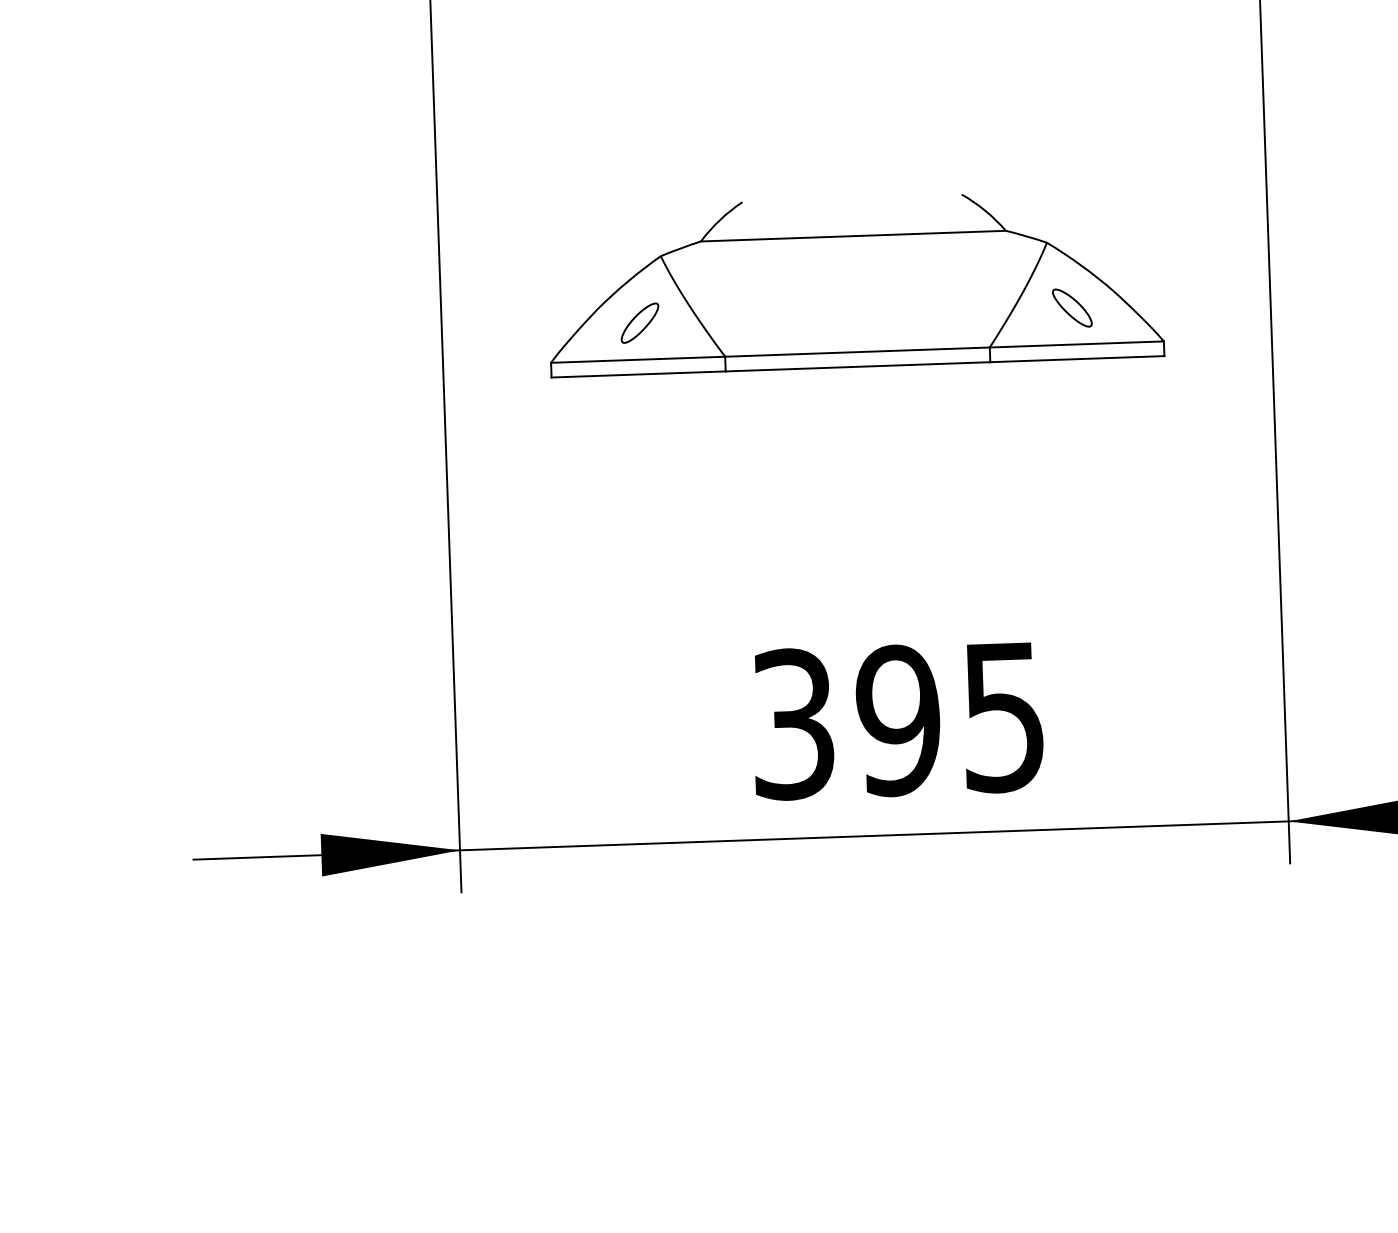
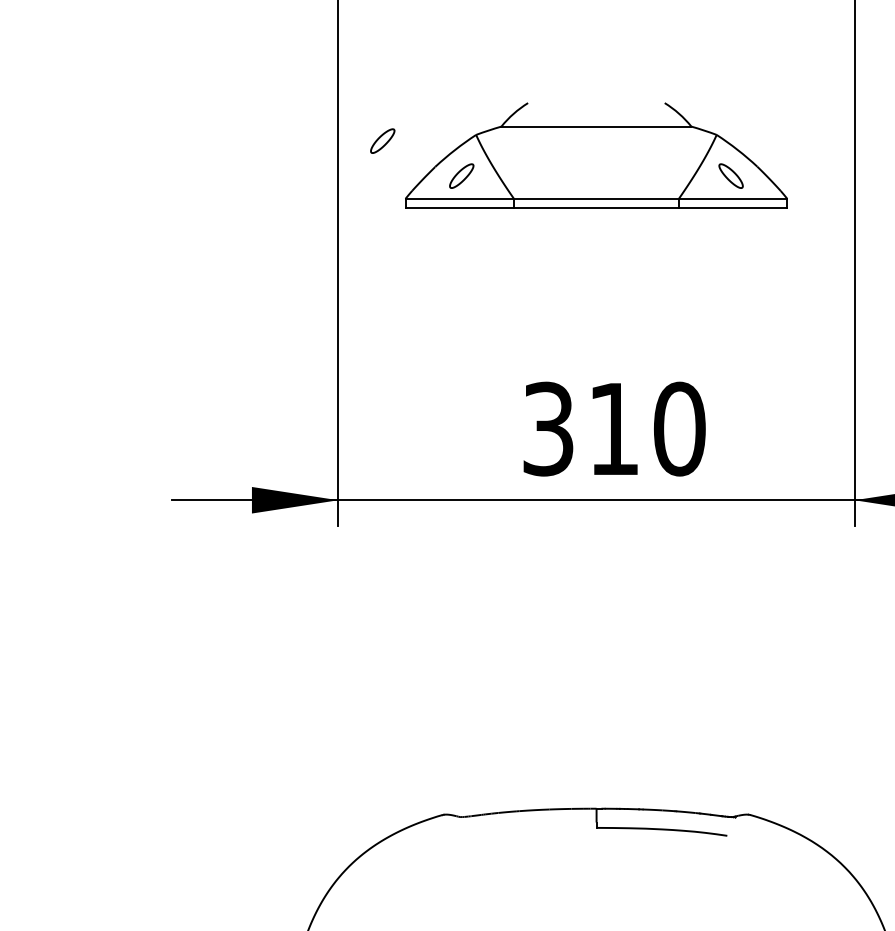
part: (510, 270) -> (382, 140), added
text: (950, 717) -> (646, 428), 395 -> 310

